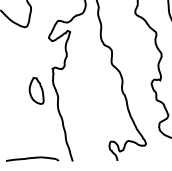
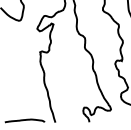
part: (36, 90) -> (27, 68), removed

